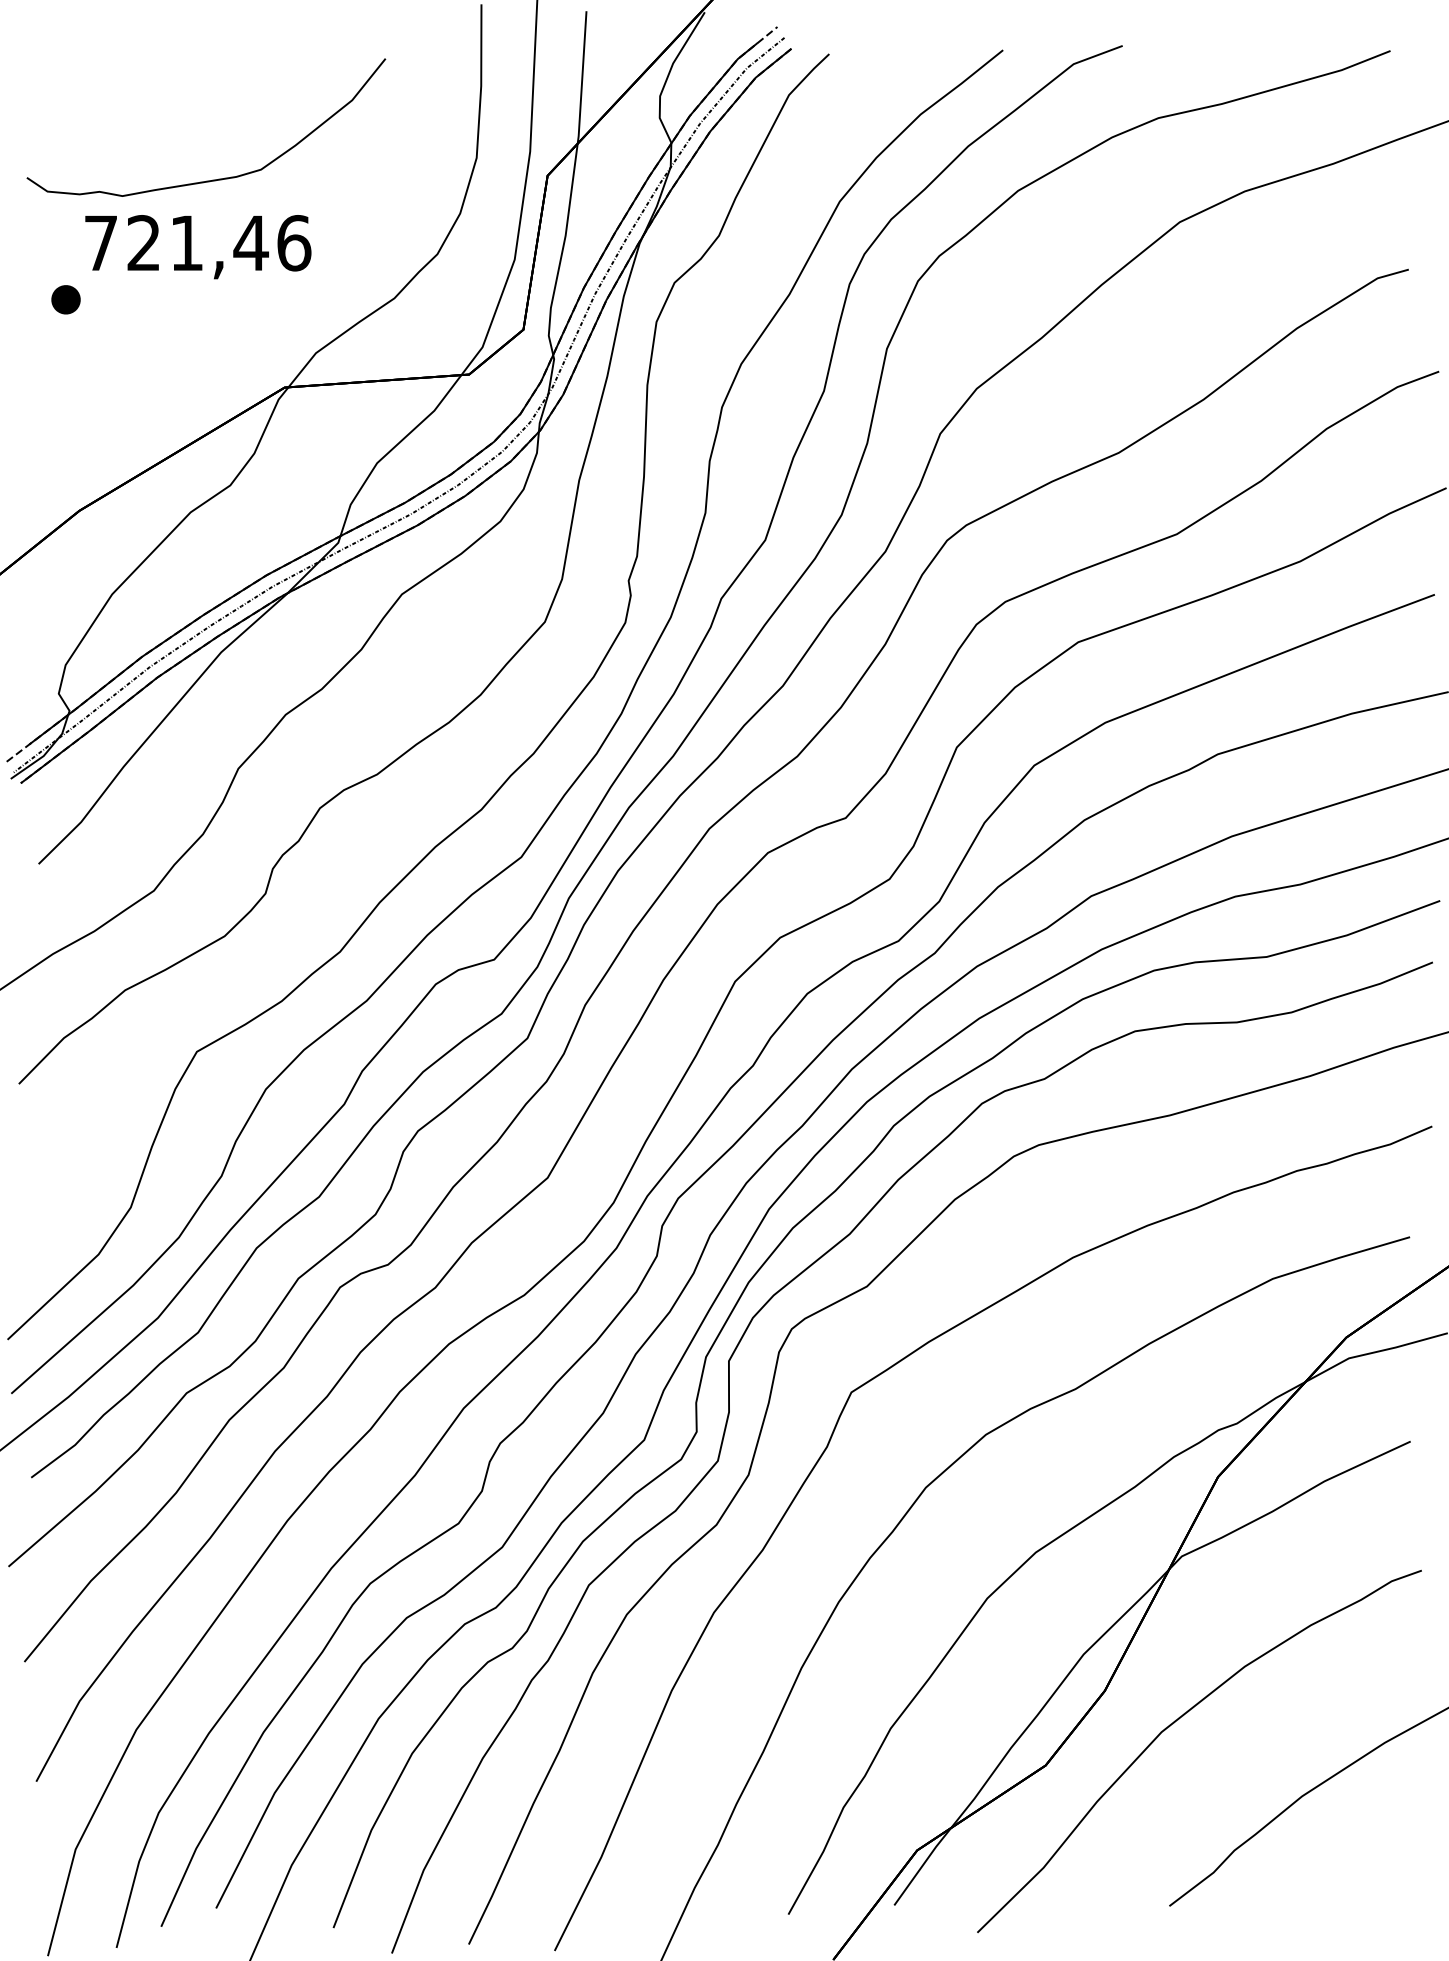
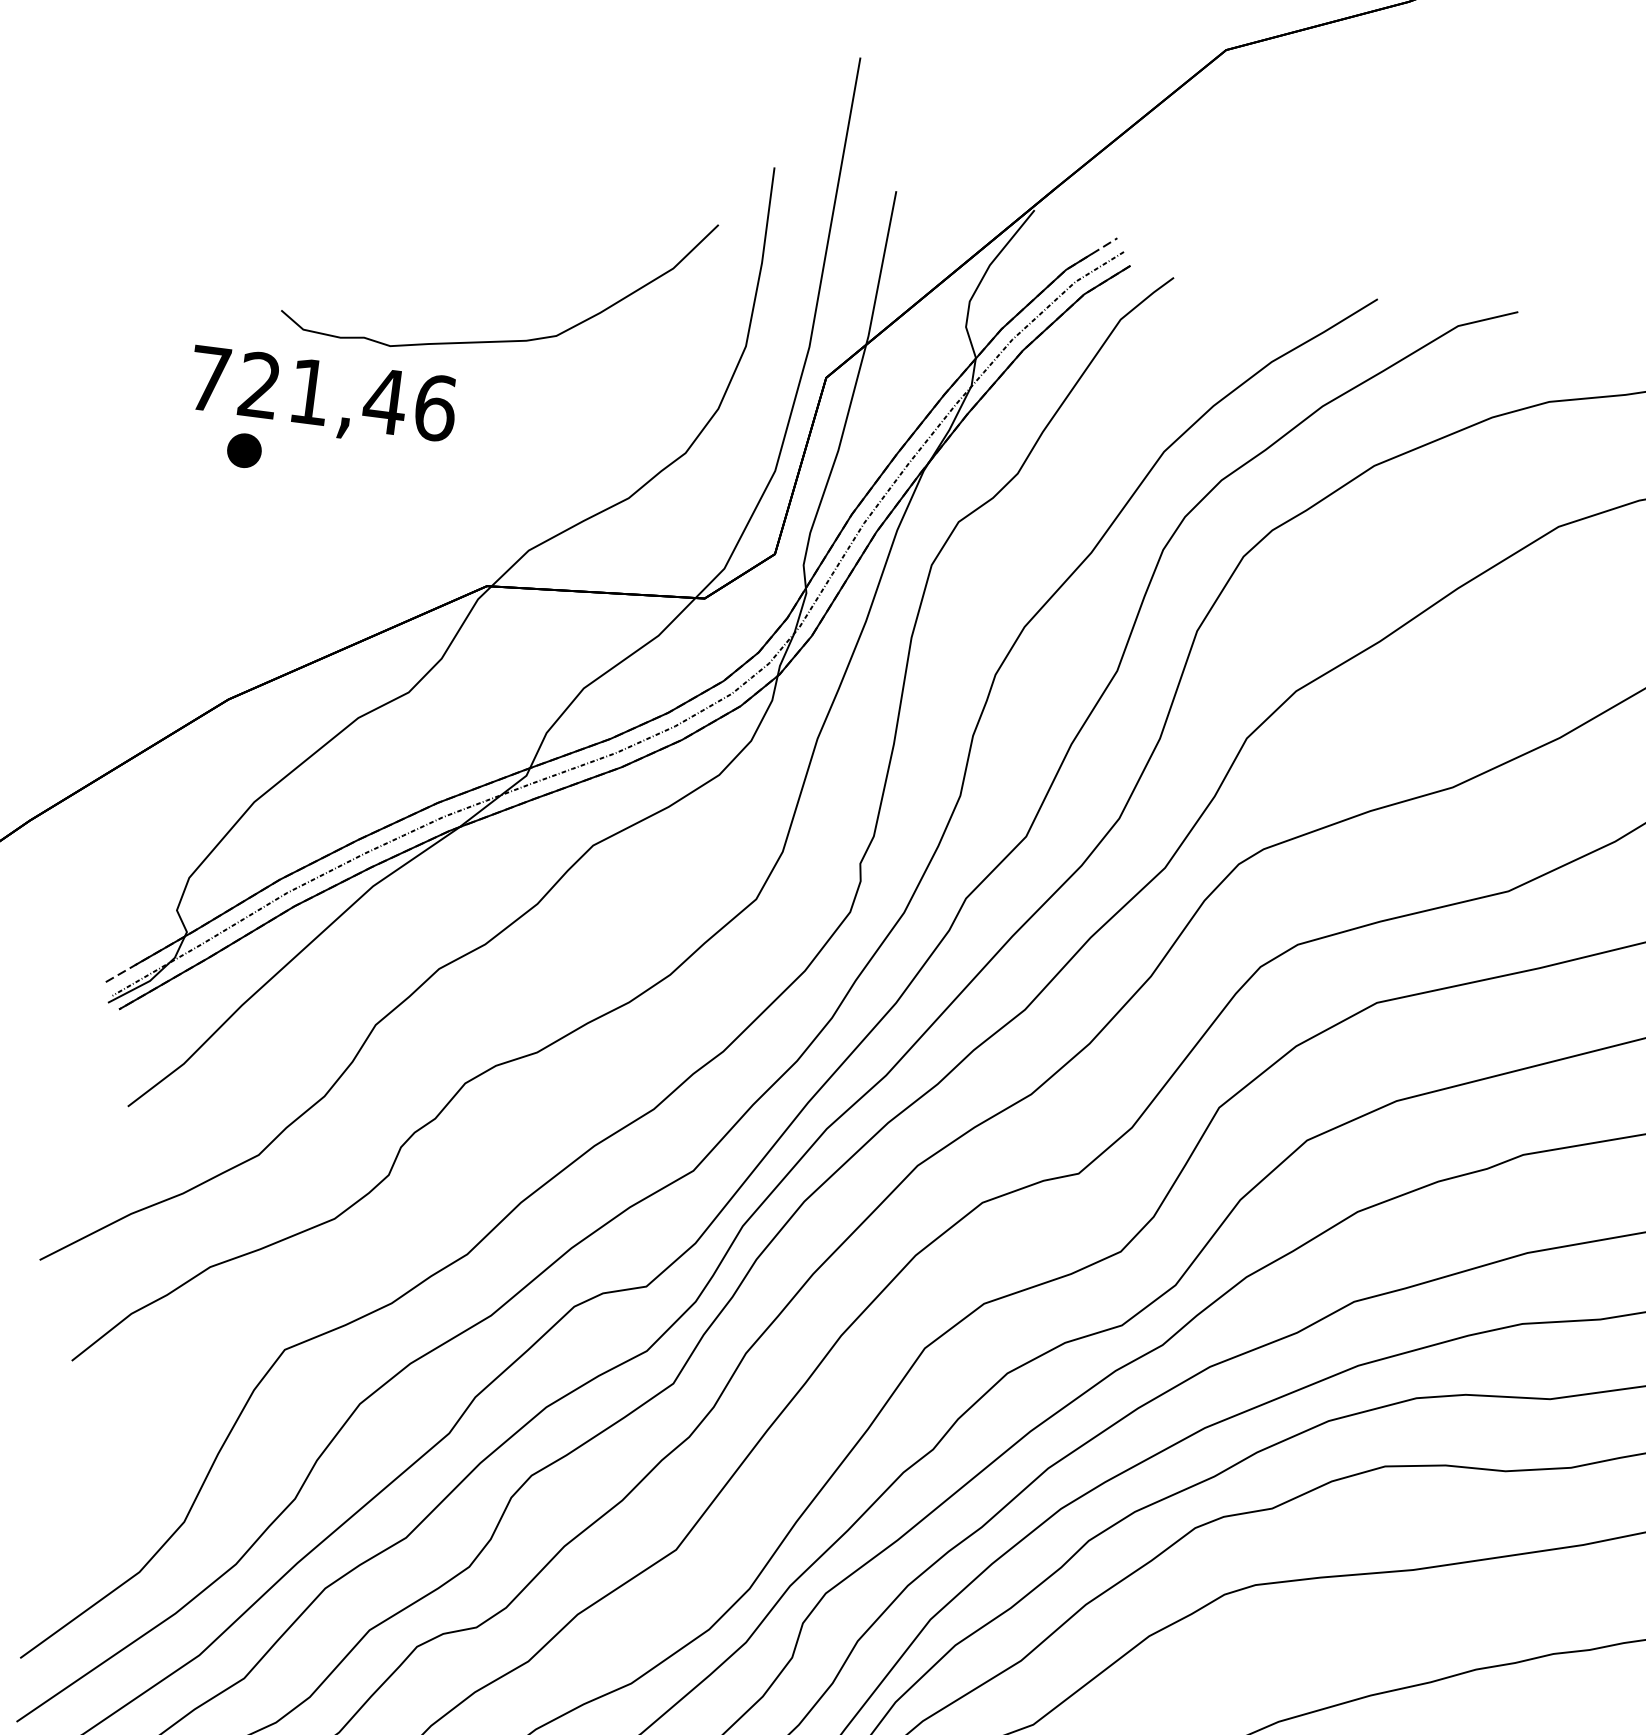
curve: (212, 179) -> (498, 340), moved
text: (198, 247) -> (322, 398), moved

